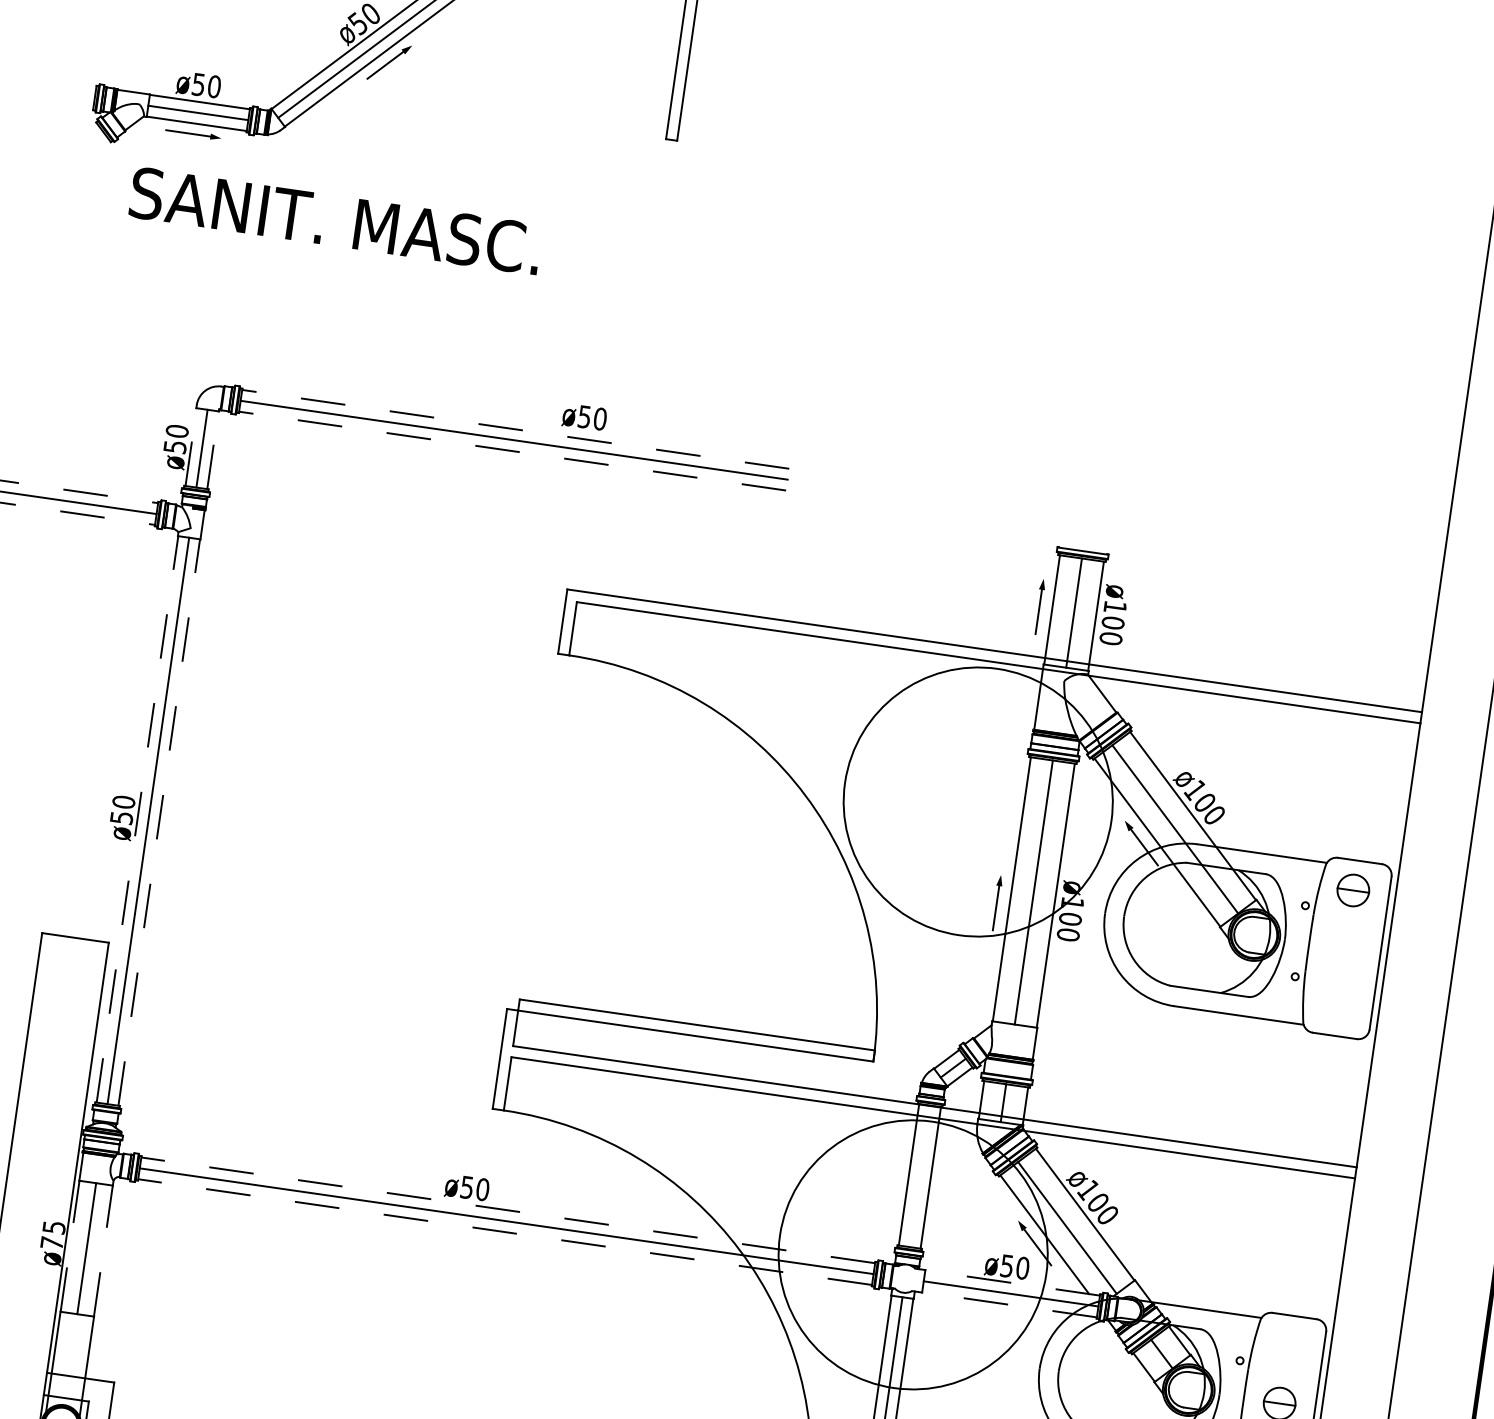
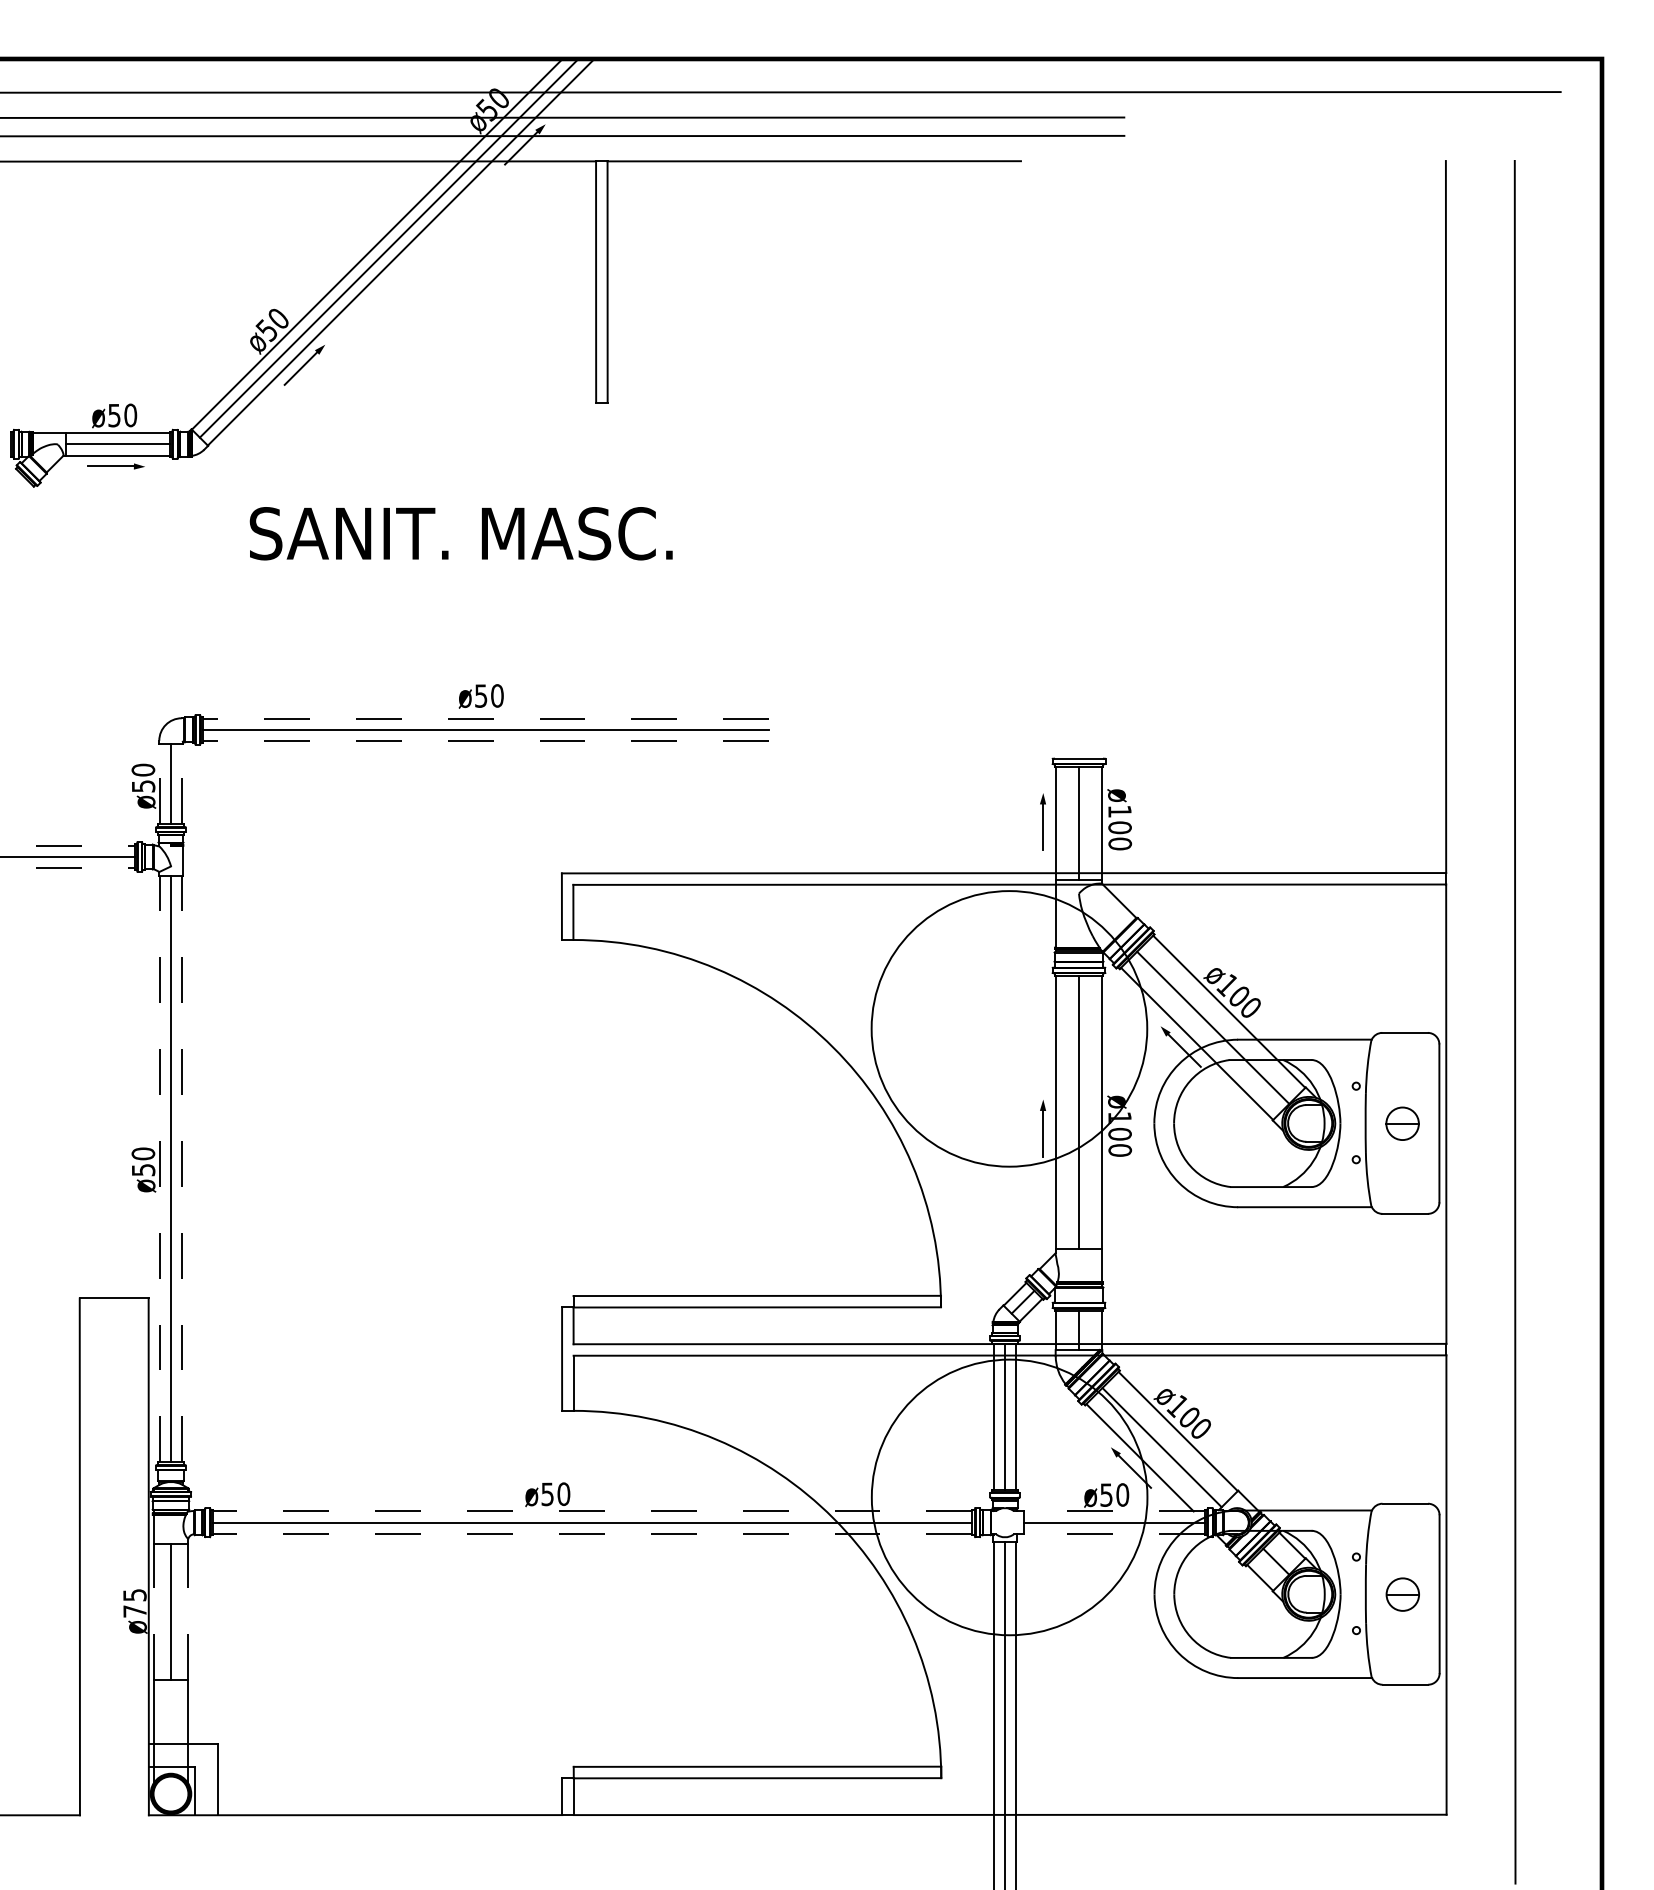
text: (335, 220) -> (460, 533), moved
text: (583, 417) -> (480, 696), moved
part: (1353, 890) -> (1402, 1123), moved
line: (920, 1177) -> (1005, 1417), added

